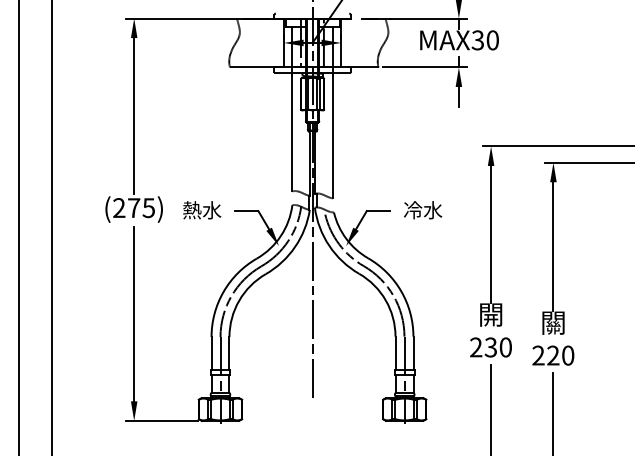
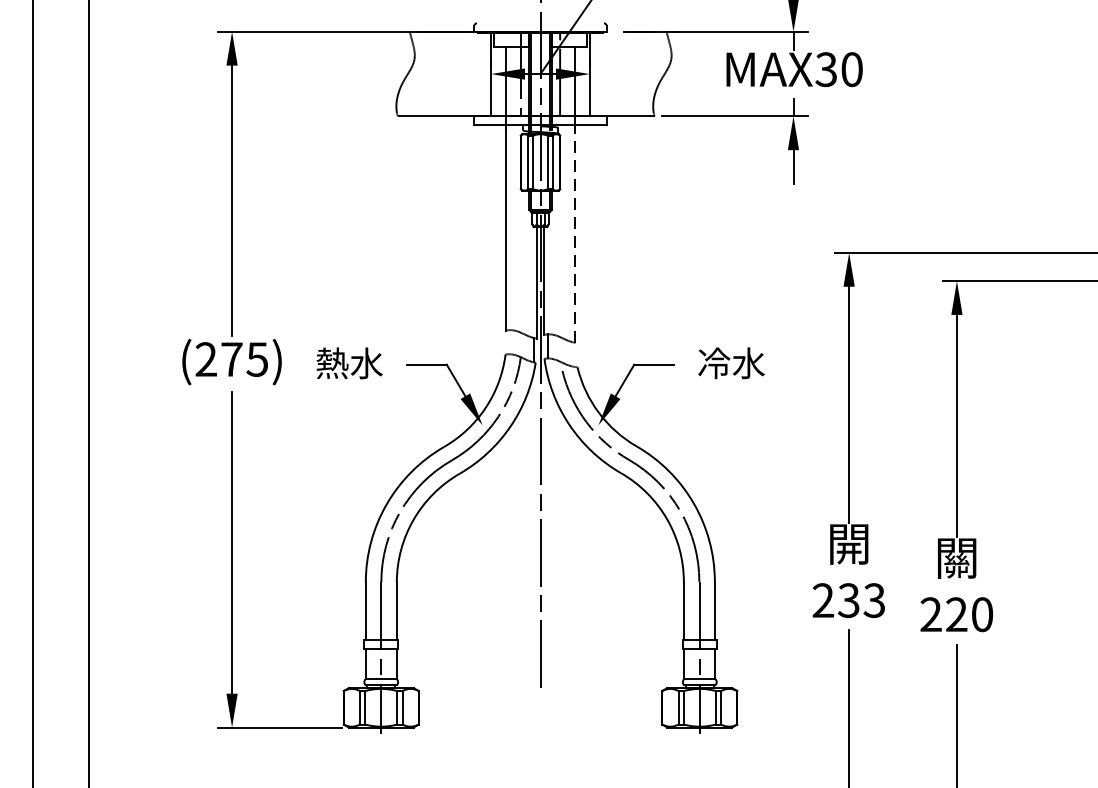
line: (332, 135) -> (574, 234), solid -> dashed
text: (505, 347) -> (874, 600), 230 -> 233

